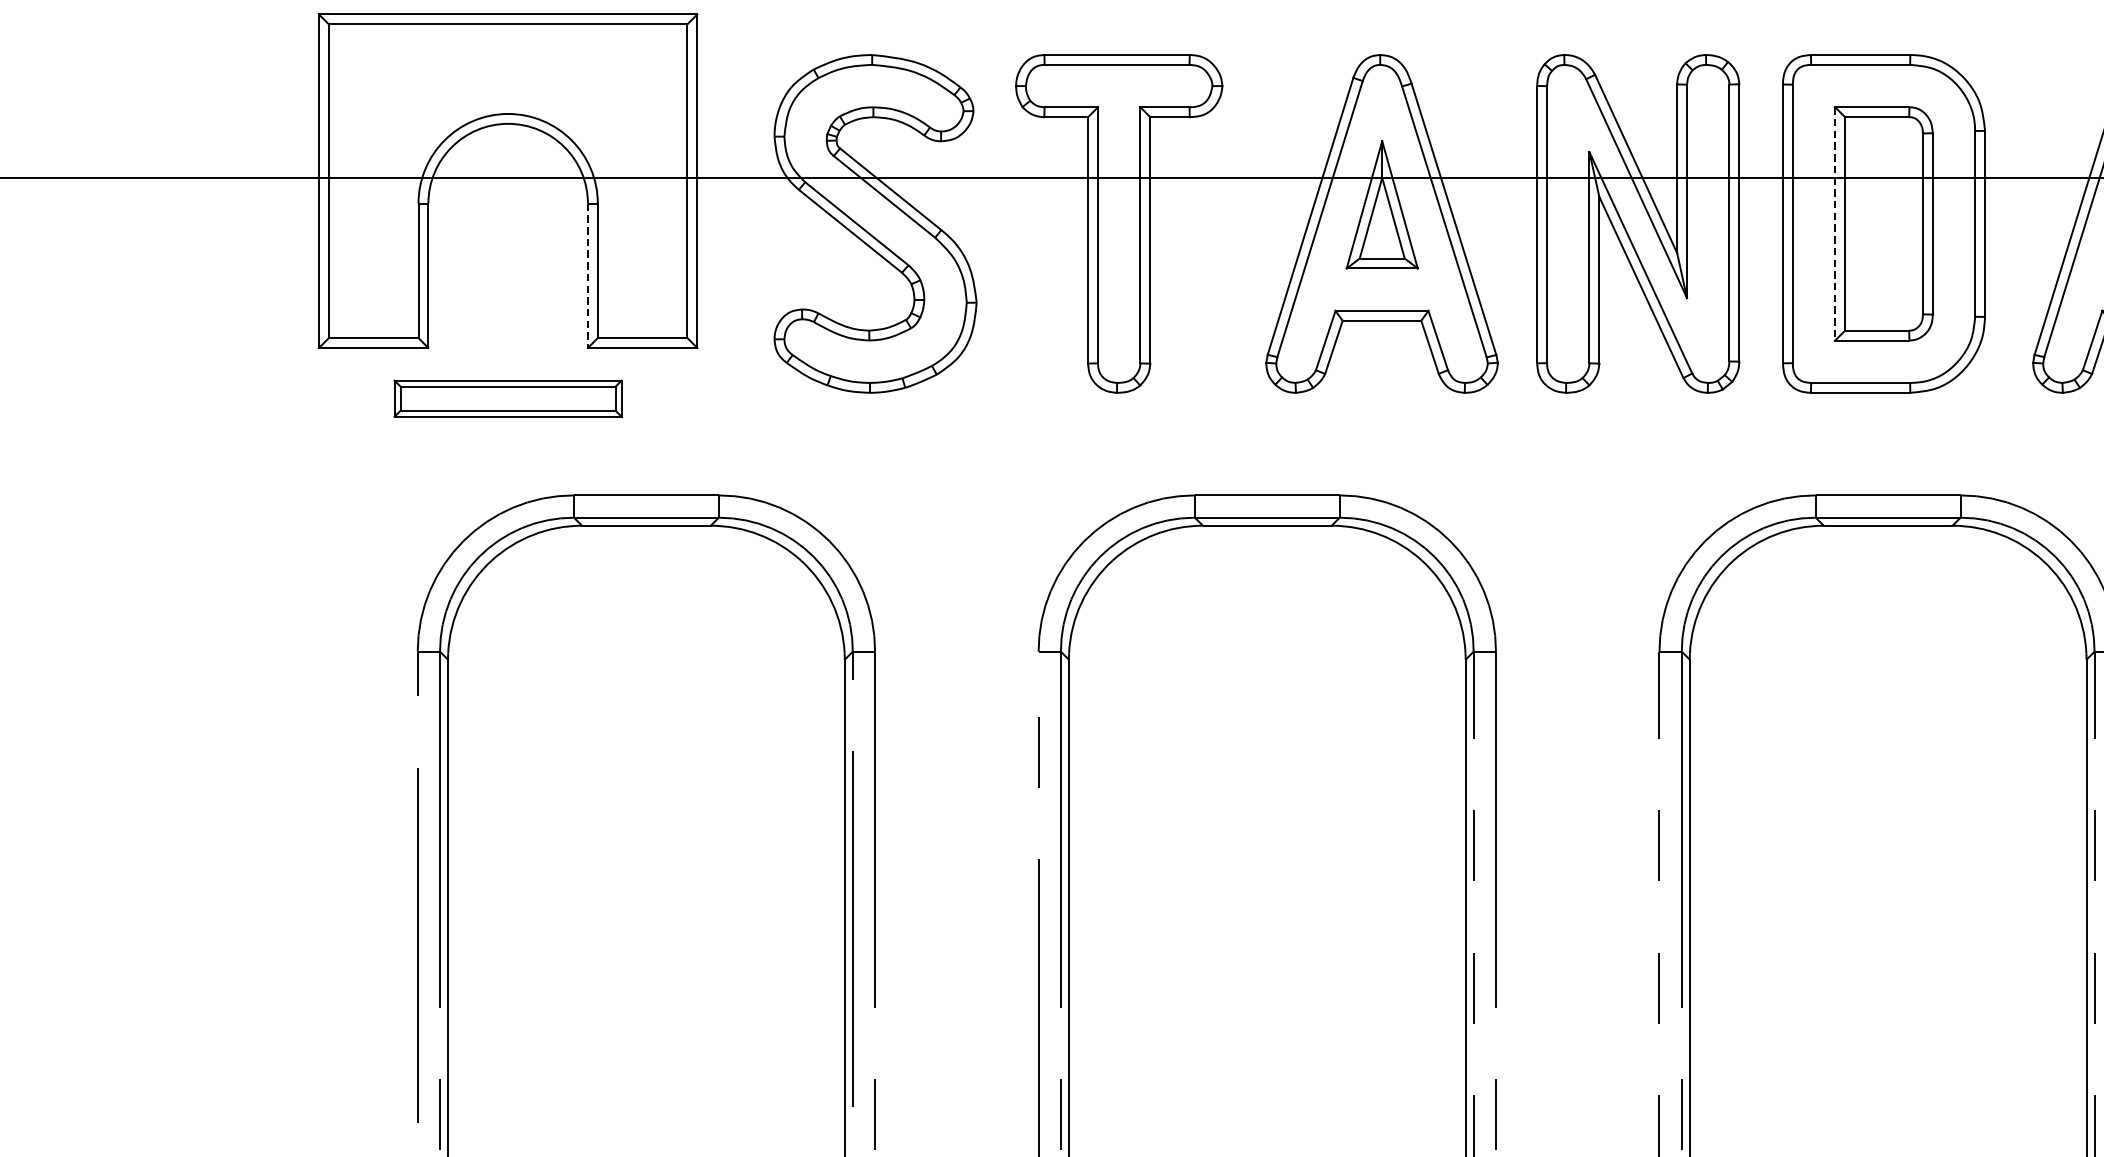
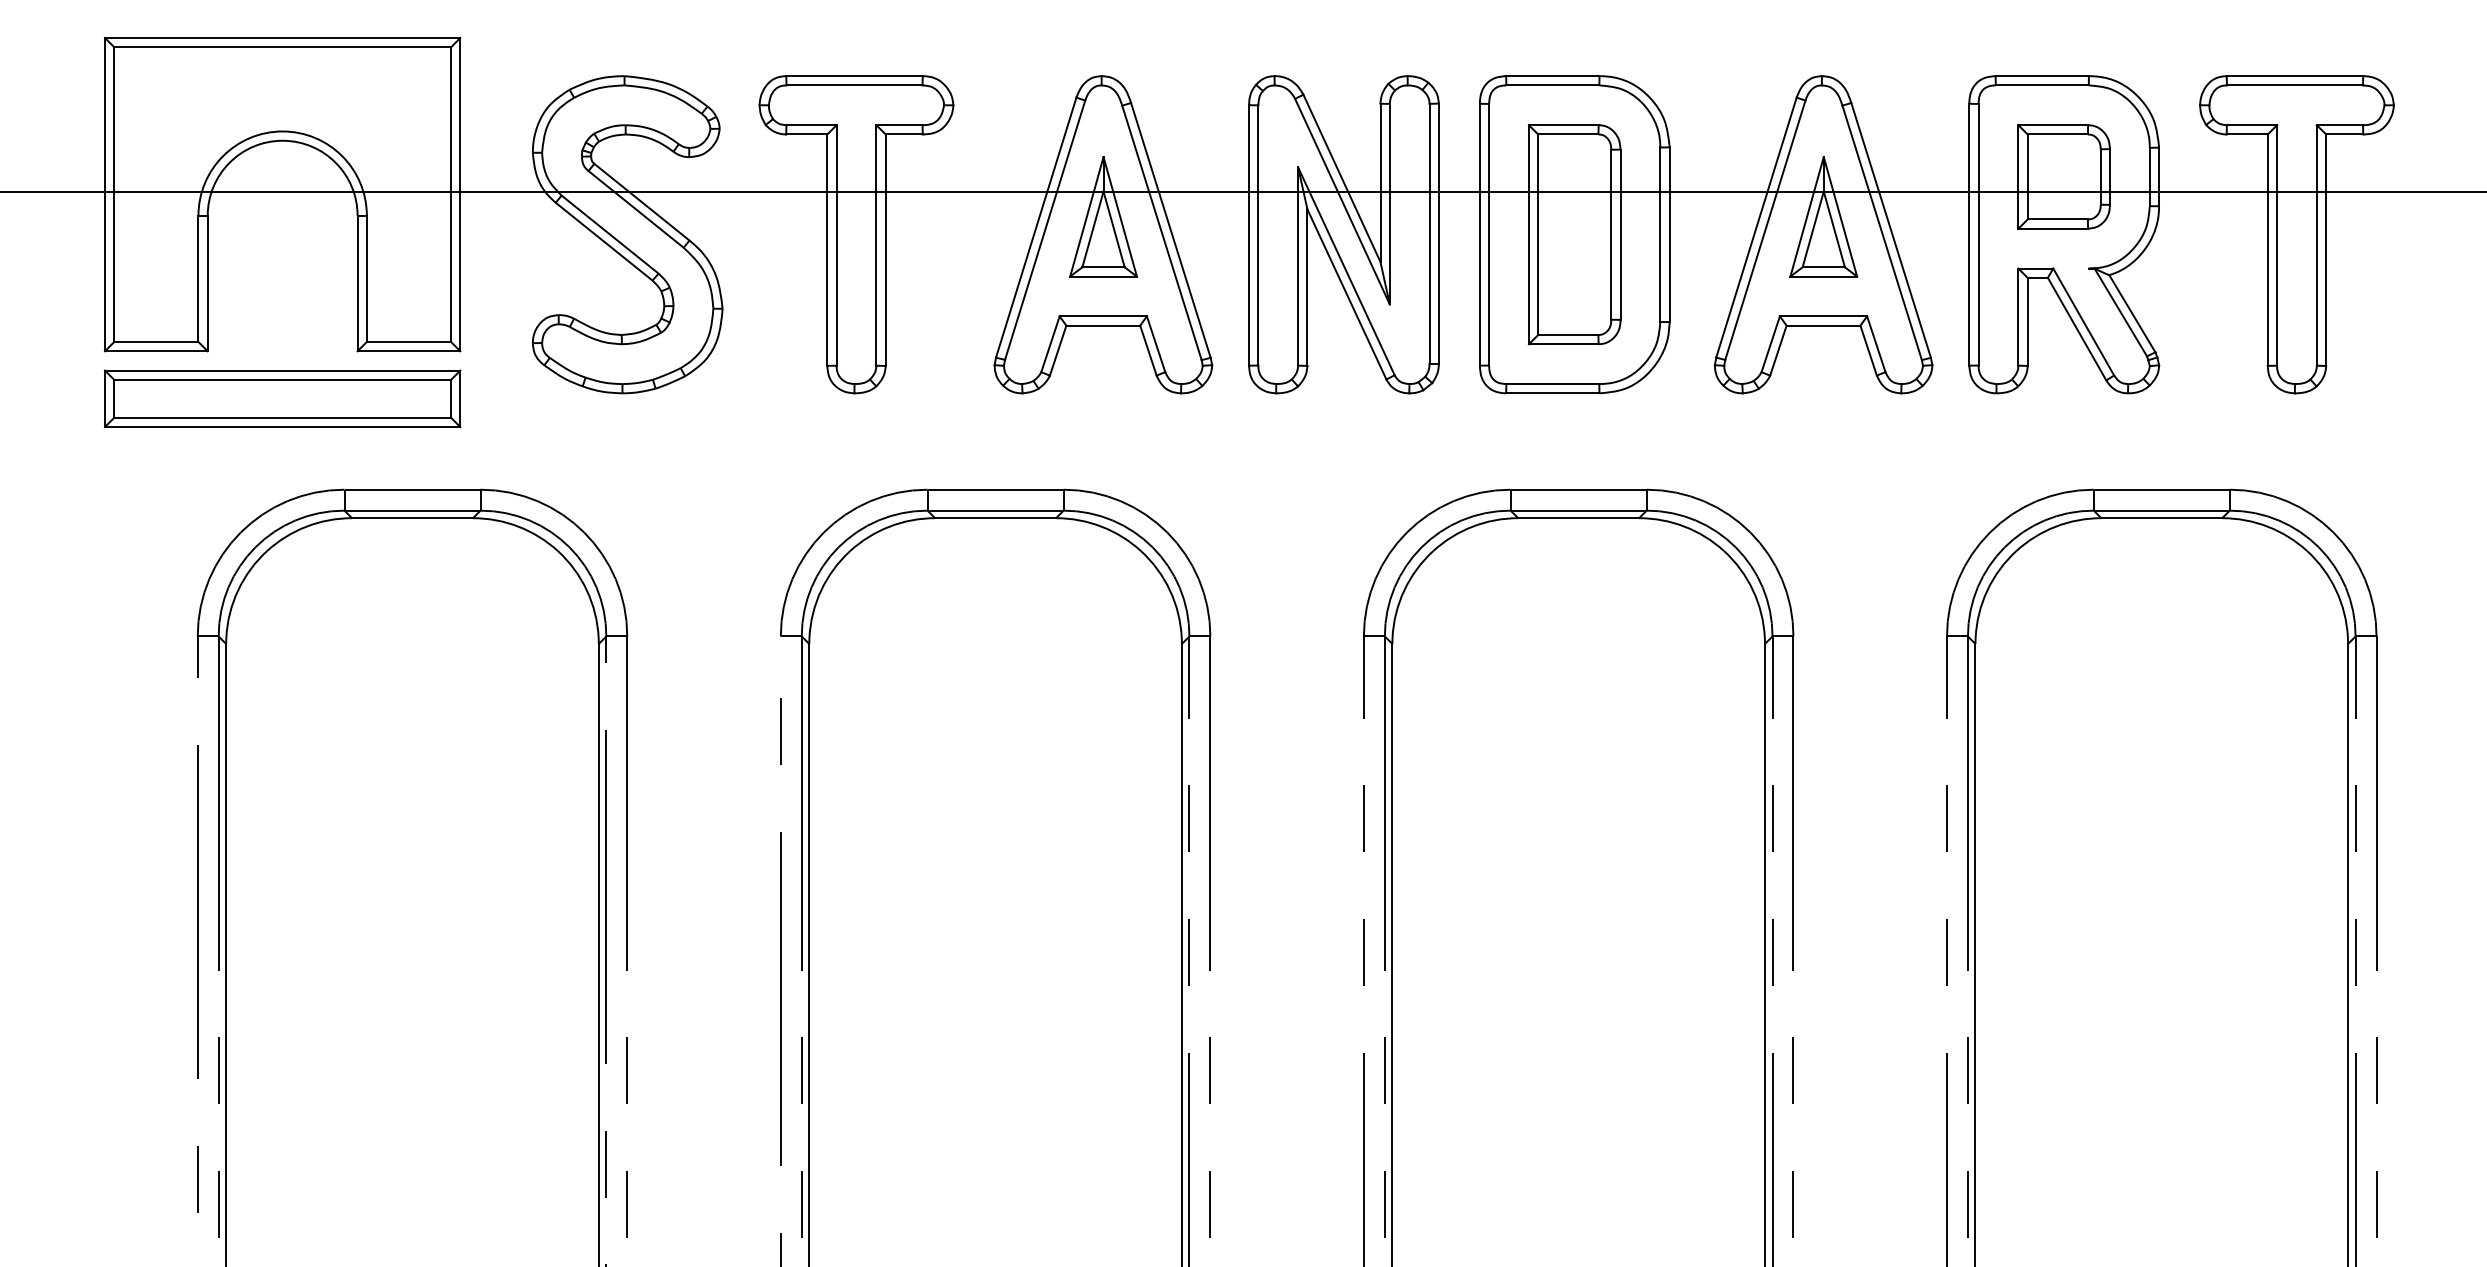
line: (1834, 223) -> (1528, 234), dashed -> solid
line: (587, 275) -> (357, 283), dashed -> solid
part: (507, 398) -> (282, 398), size x1.67

